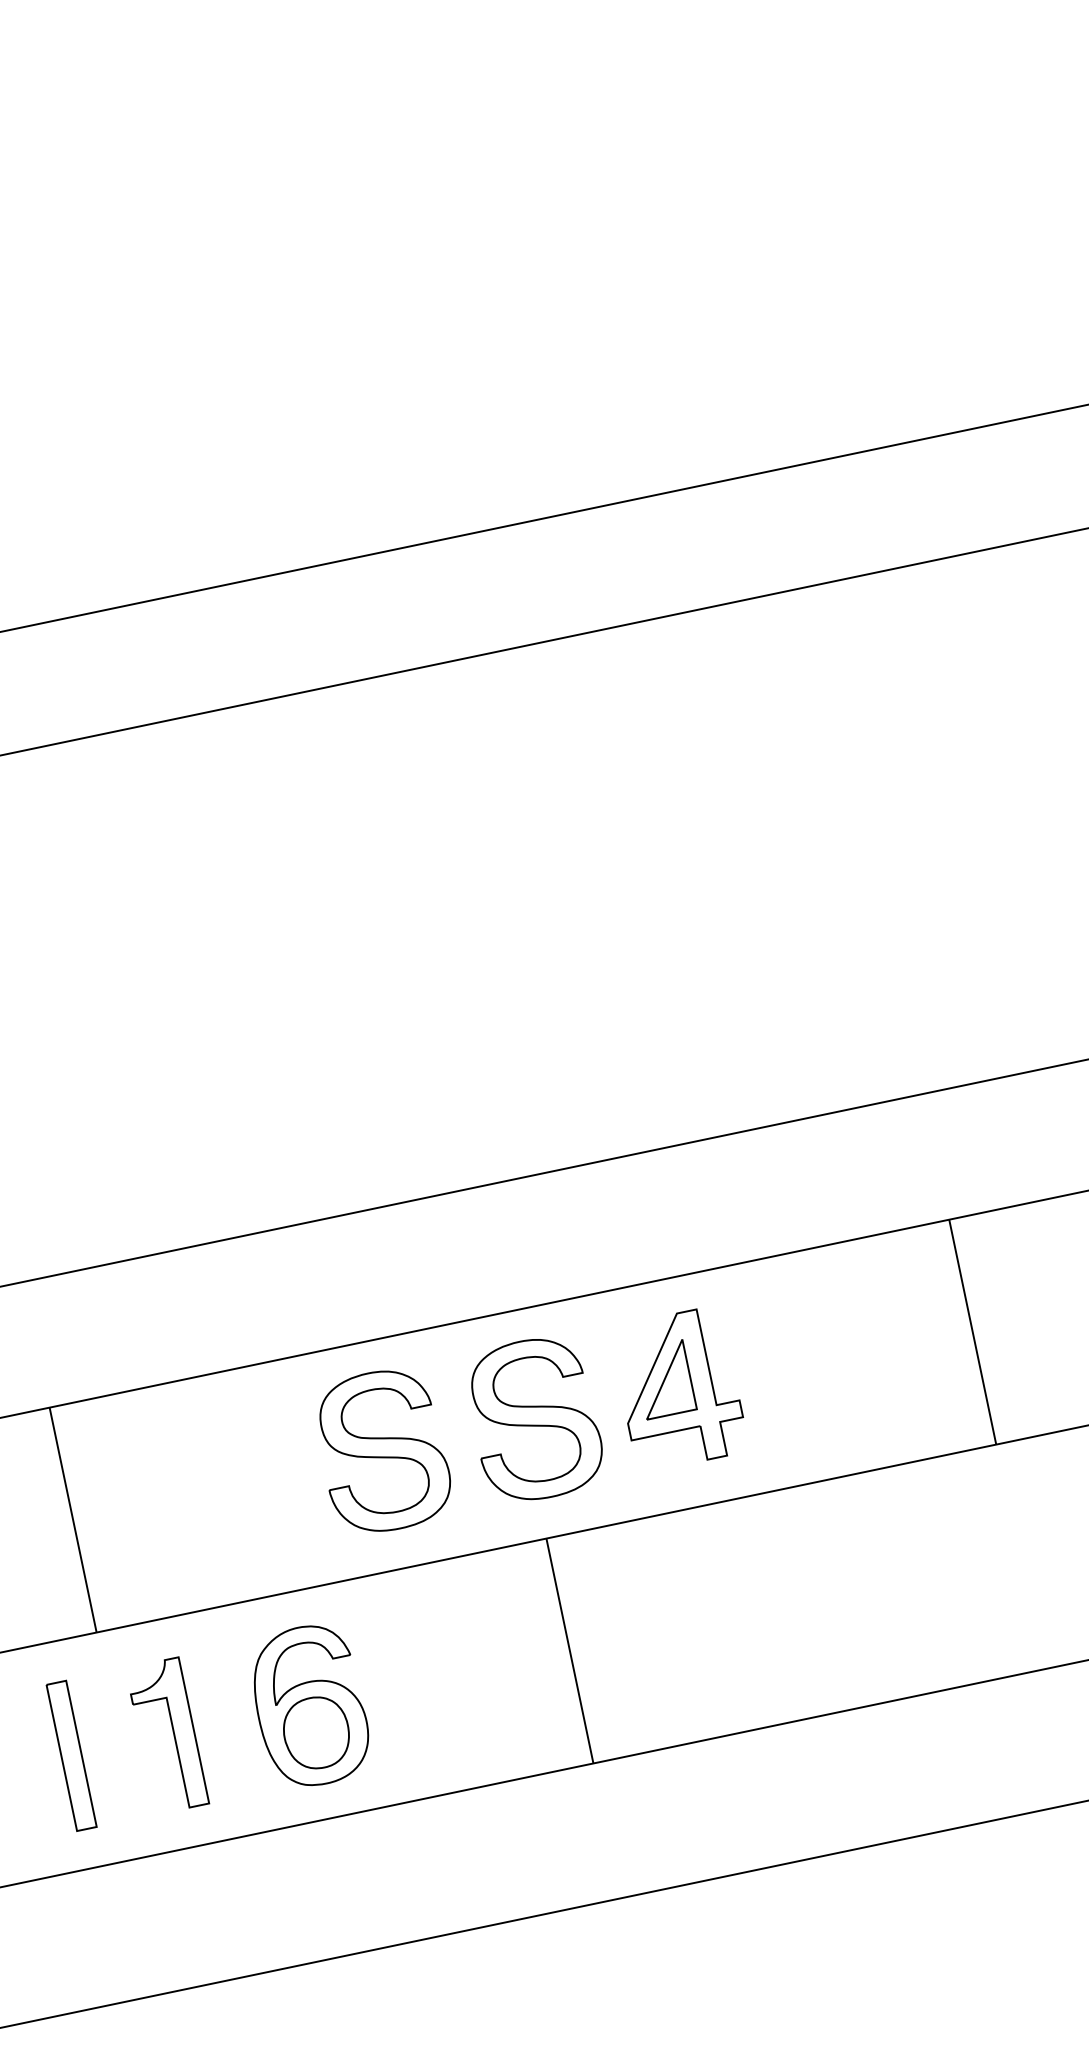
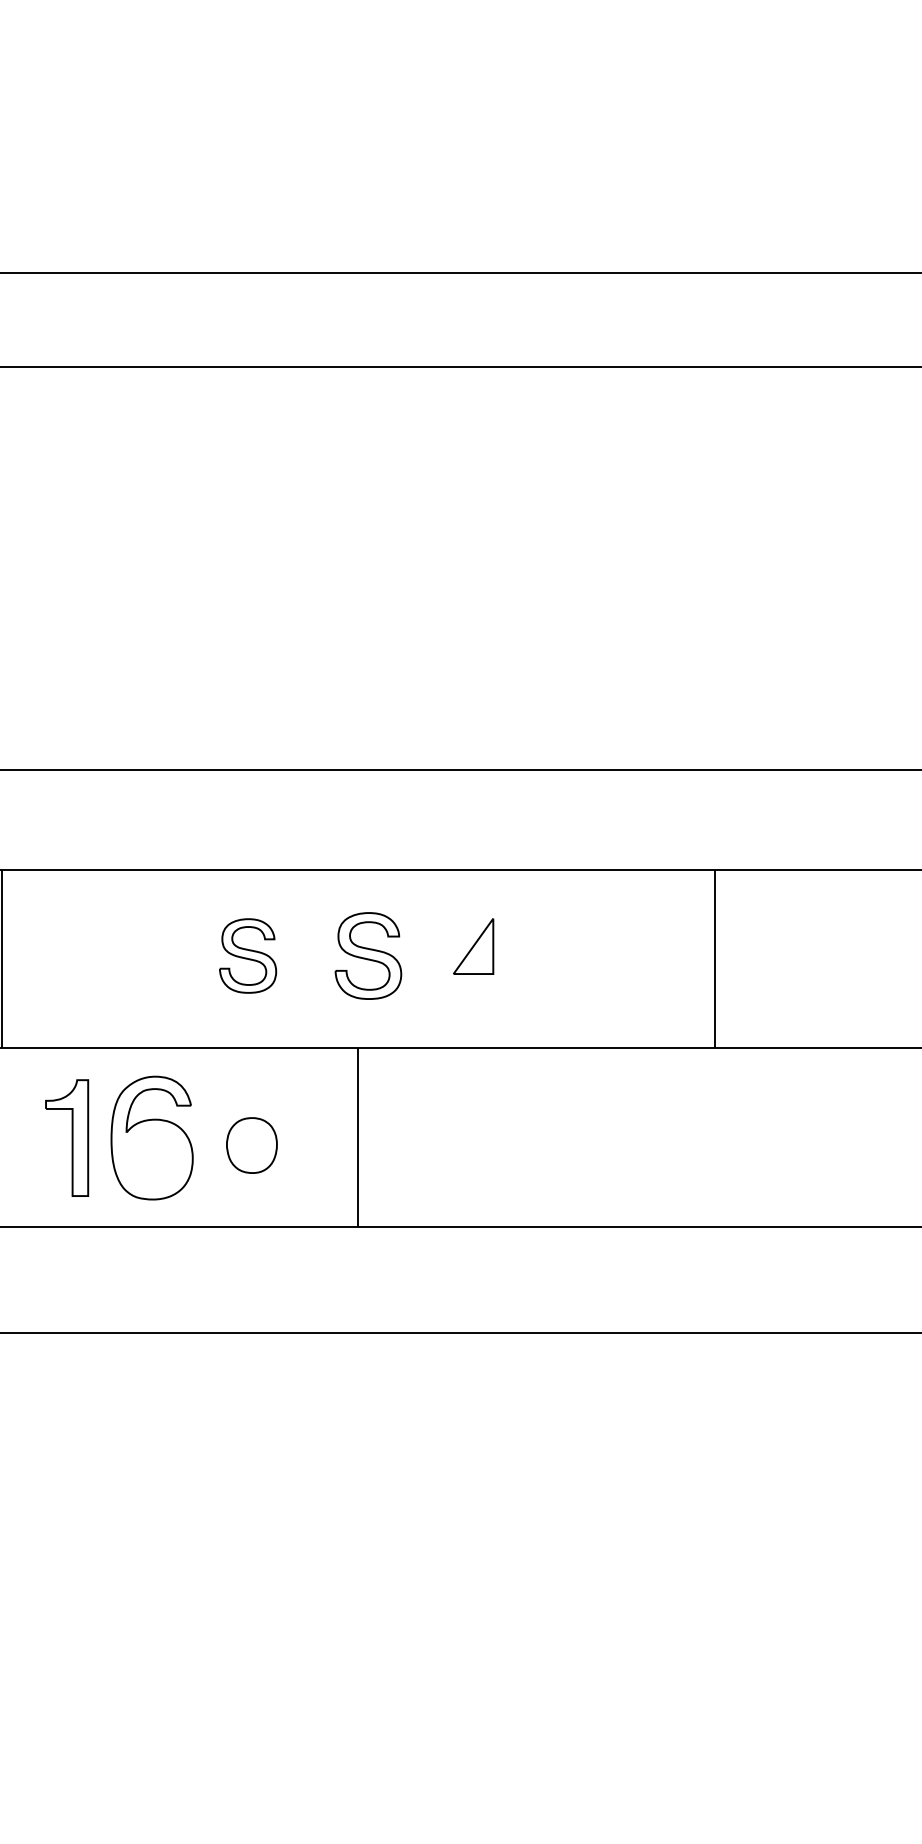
part: (678, 1388) -> (482, 955), removed
part: (534, 1418) -> (368, 955), size x0.7
part: (382, 1450) -> (247, 955), size x0.6
part: (315, 1733) -> (251, 1145), moved
part: (167, 1735) -> (67, 1137), moved

